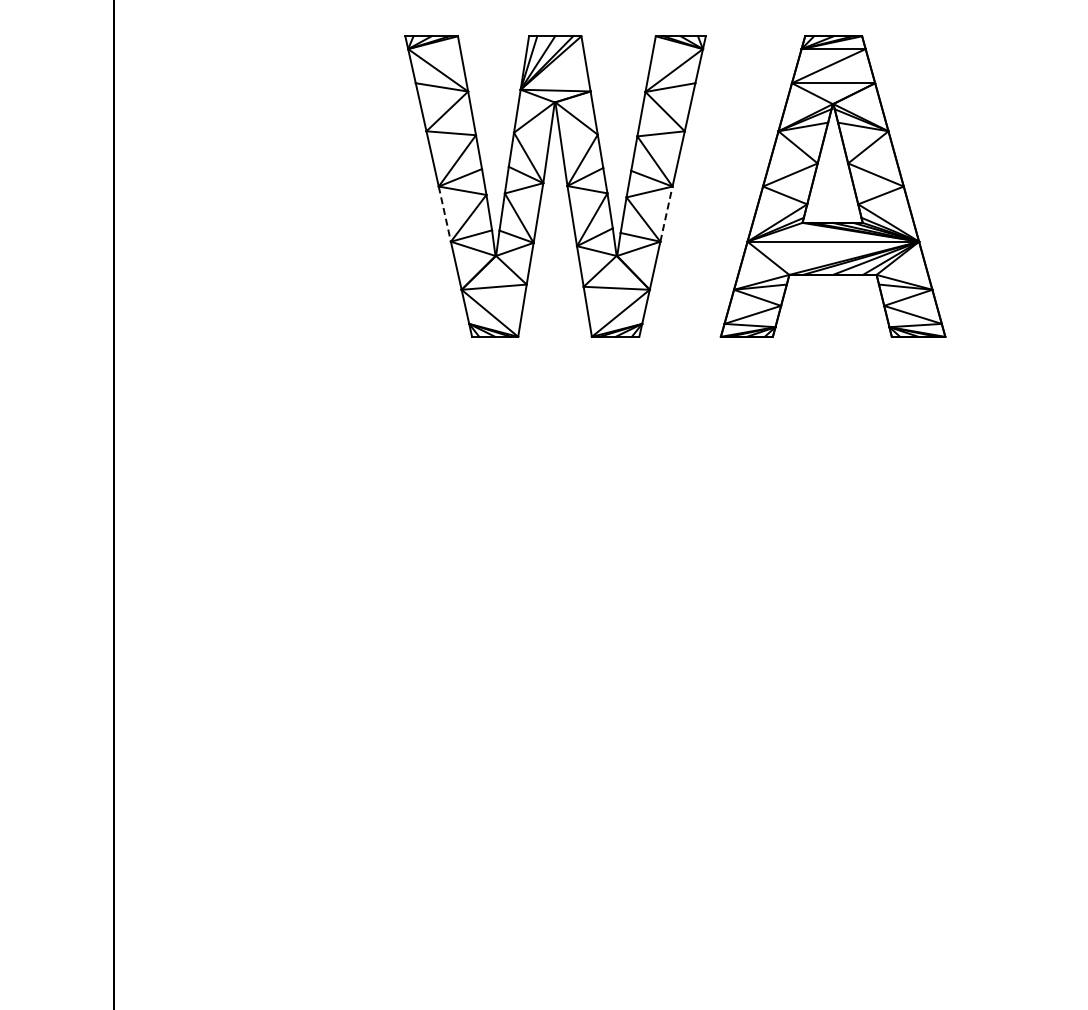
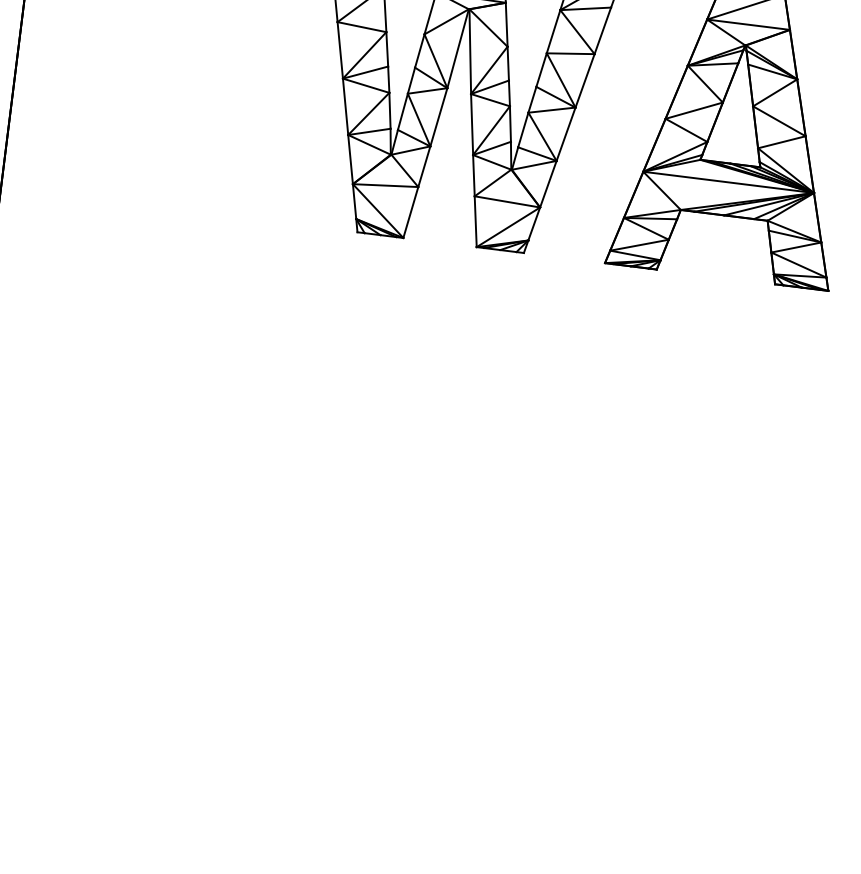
line: (666, 213) -> (566, 133), dashed -> solid
line: (444, 214) -> (345, 107), dashed -> solid

